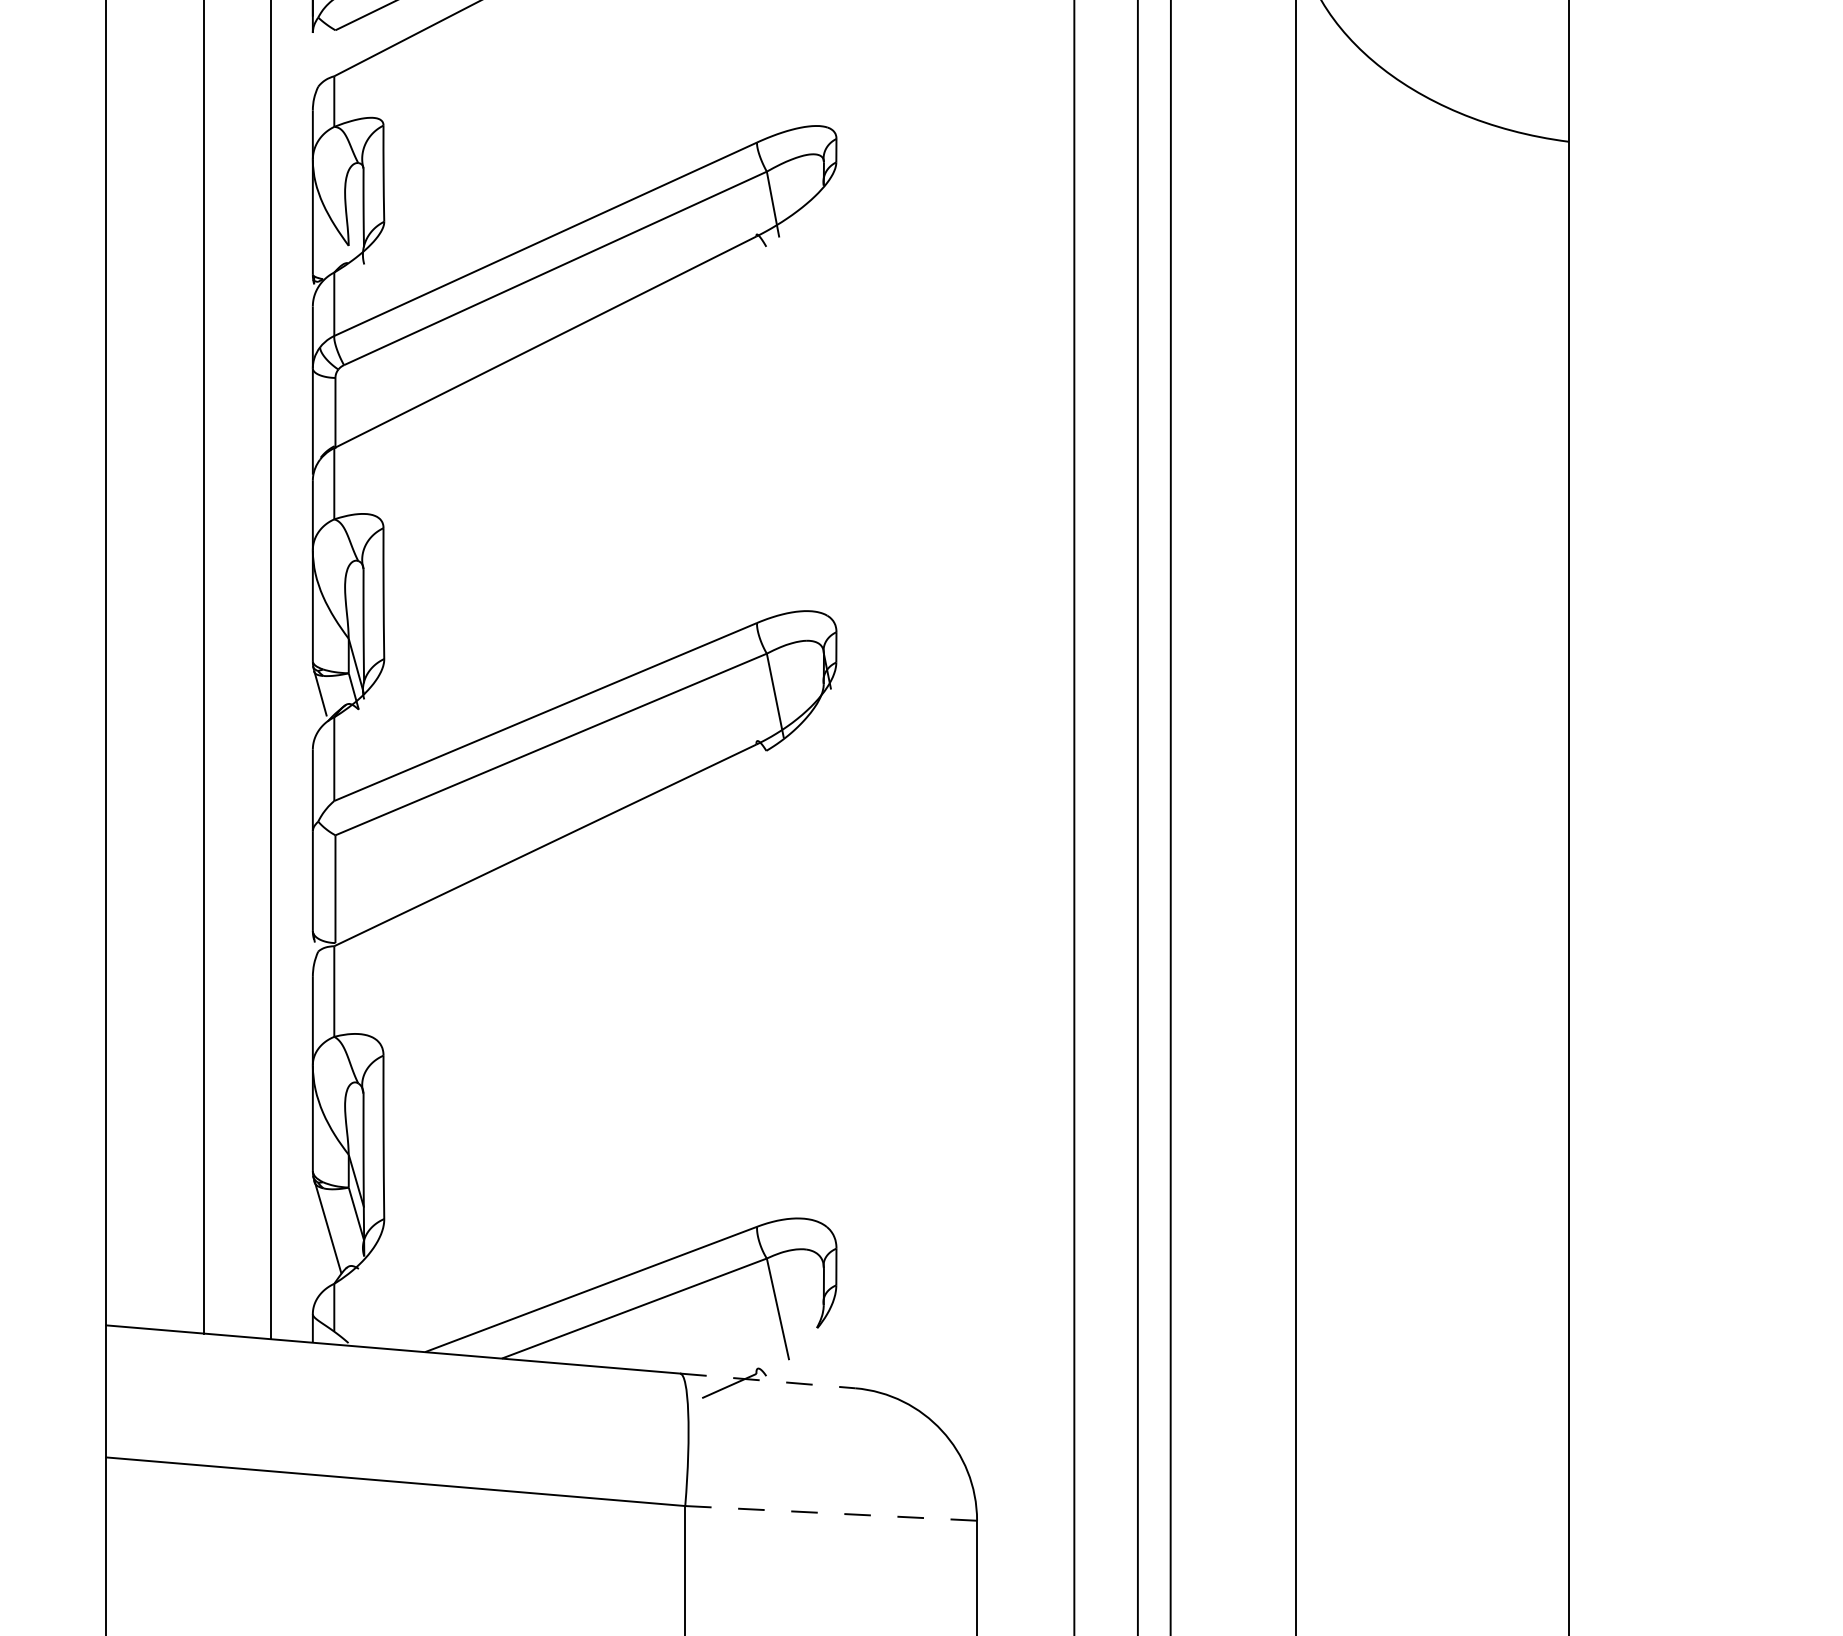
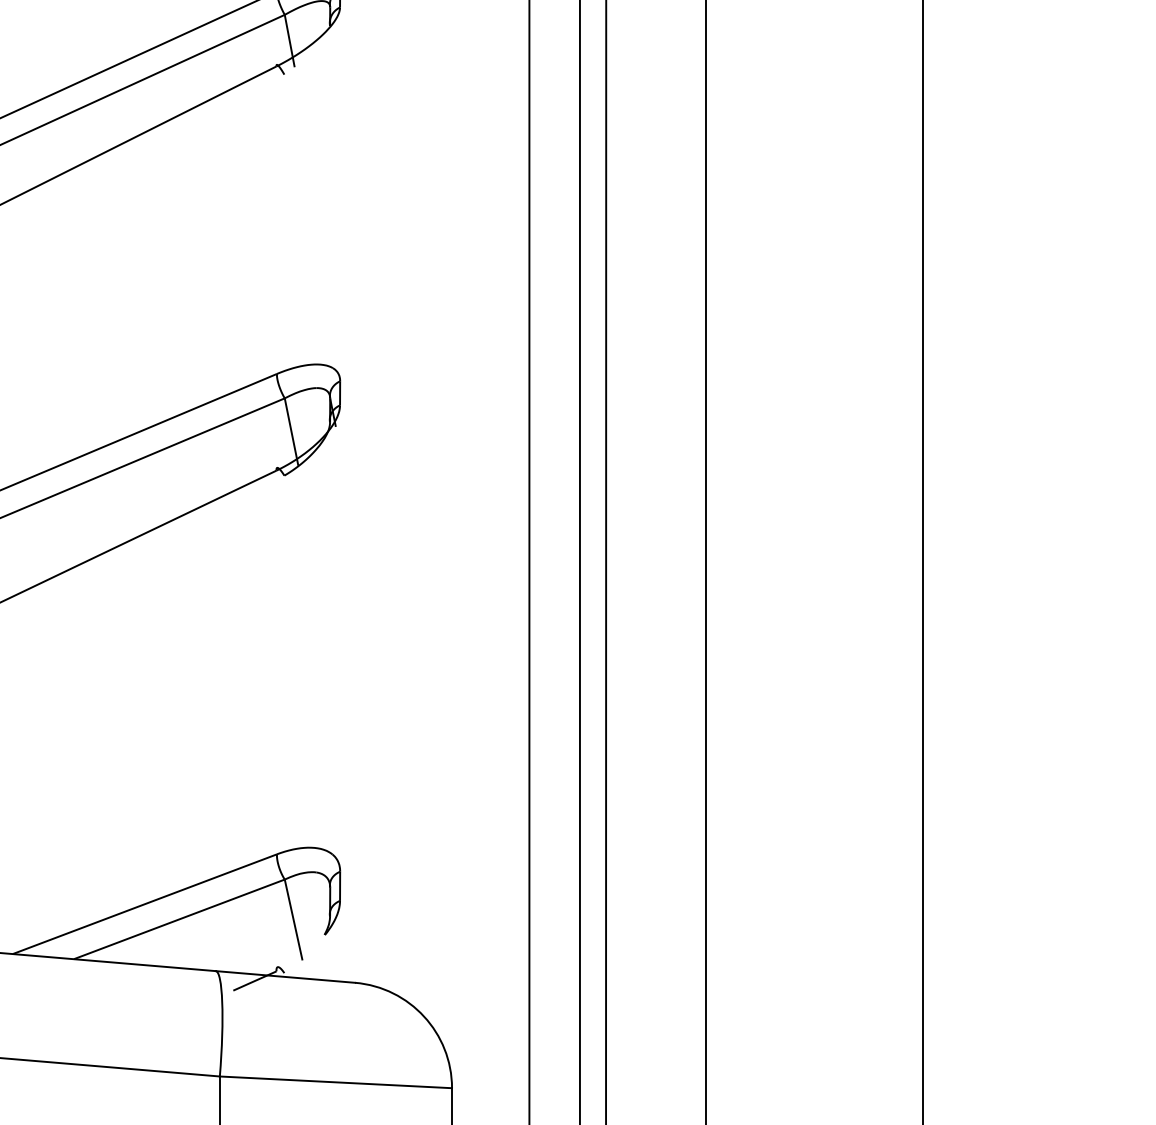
line: (767, 1380) -> (285, 976), dashed -> solid
line: (830, 1513) -> (335, 1082), dashed -> solid

